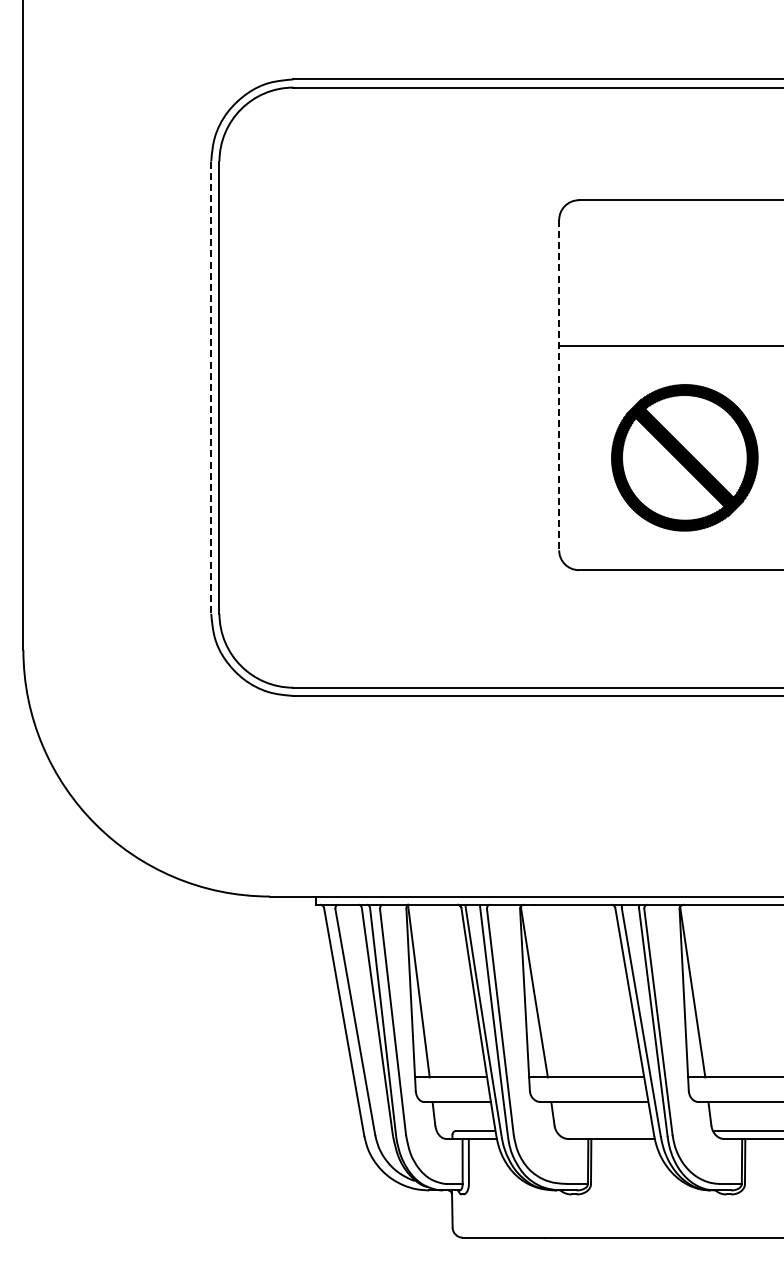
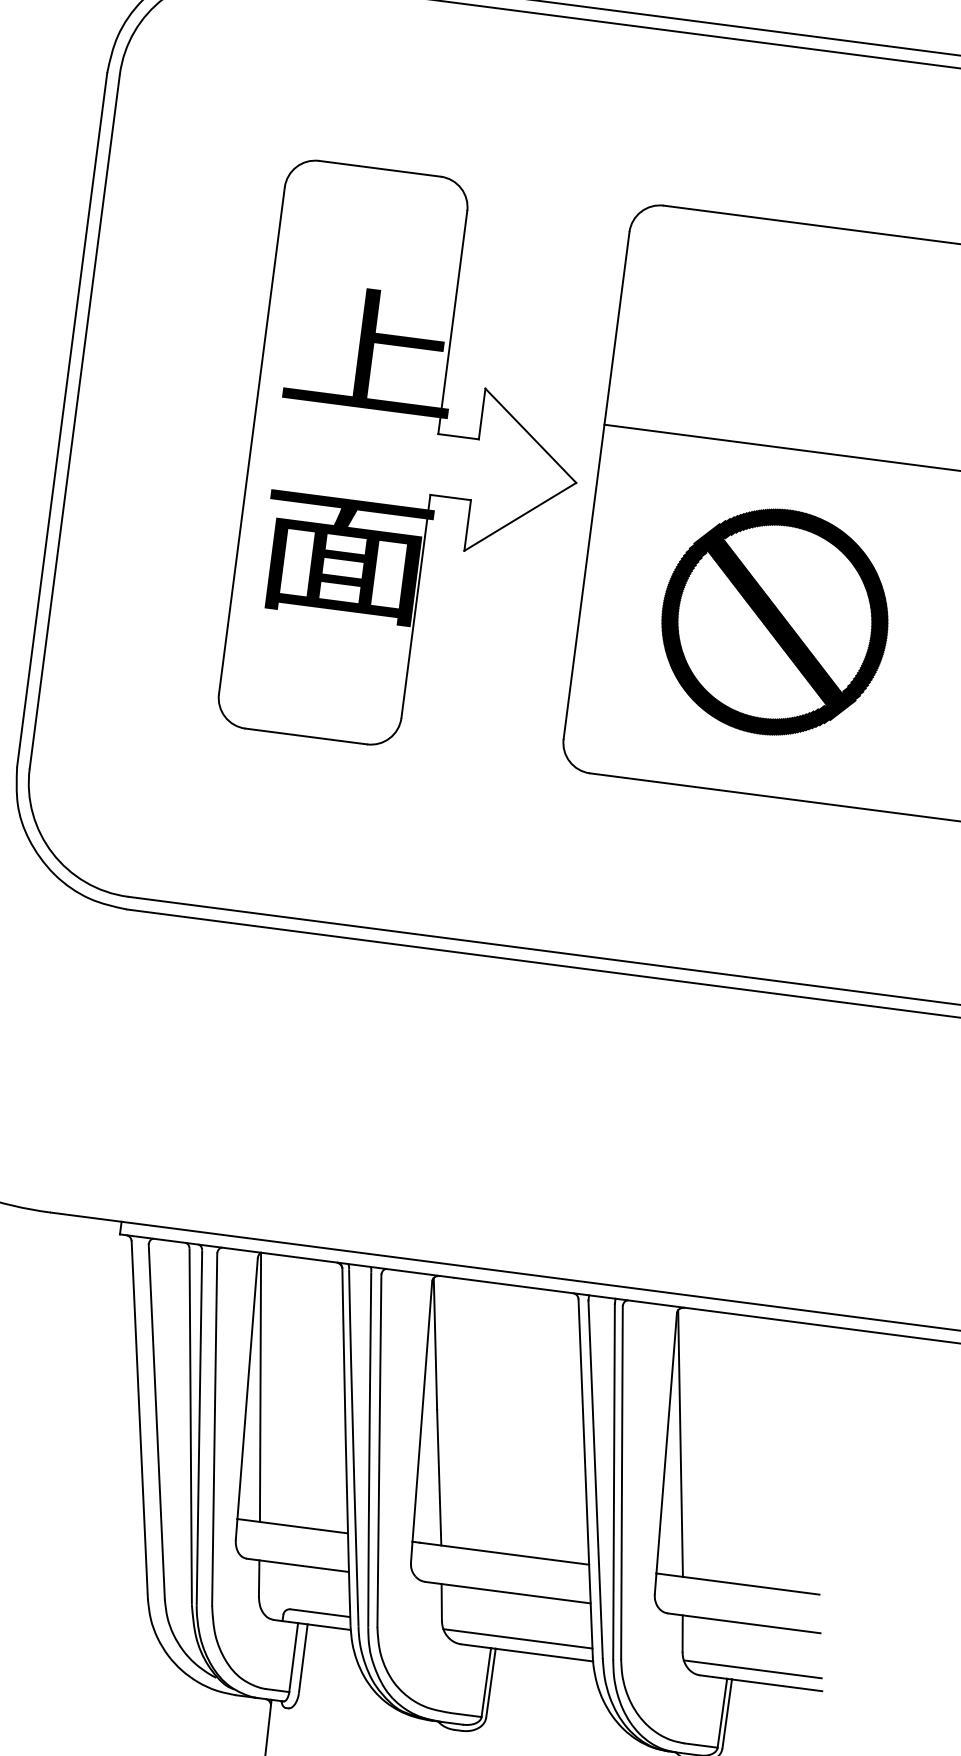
part: (440, 384) -> (414, 460), added
line: (559, 385) -> (596, 486), dashed -> solid
line: (211, 388) -> (62, 421), dashed -> solid
line: (604, 1130) -> (517, 1638), added

